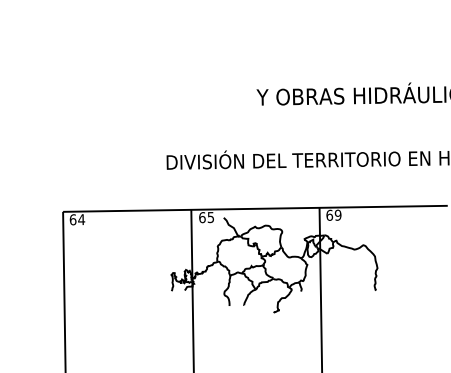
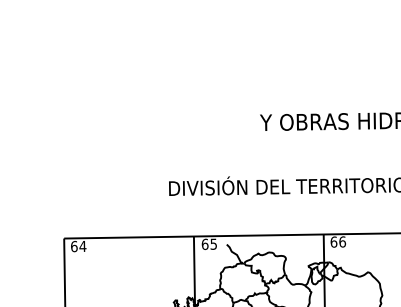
text: (337, 214) -> (341, 241), 69 -> 66

